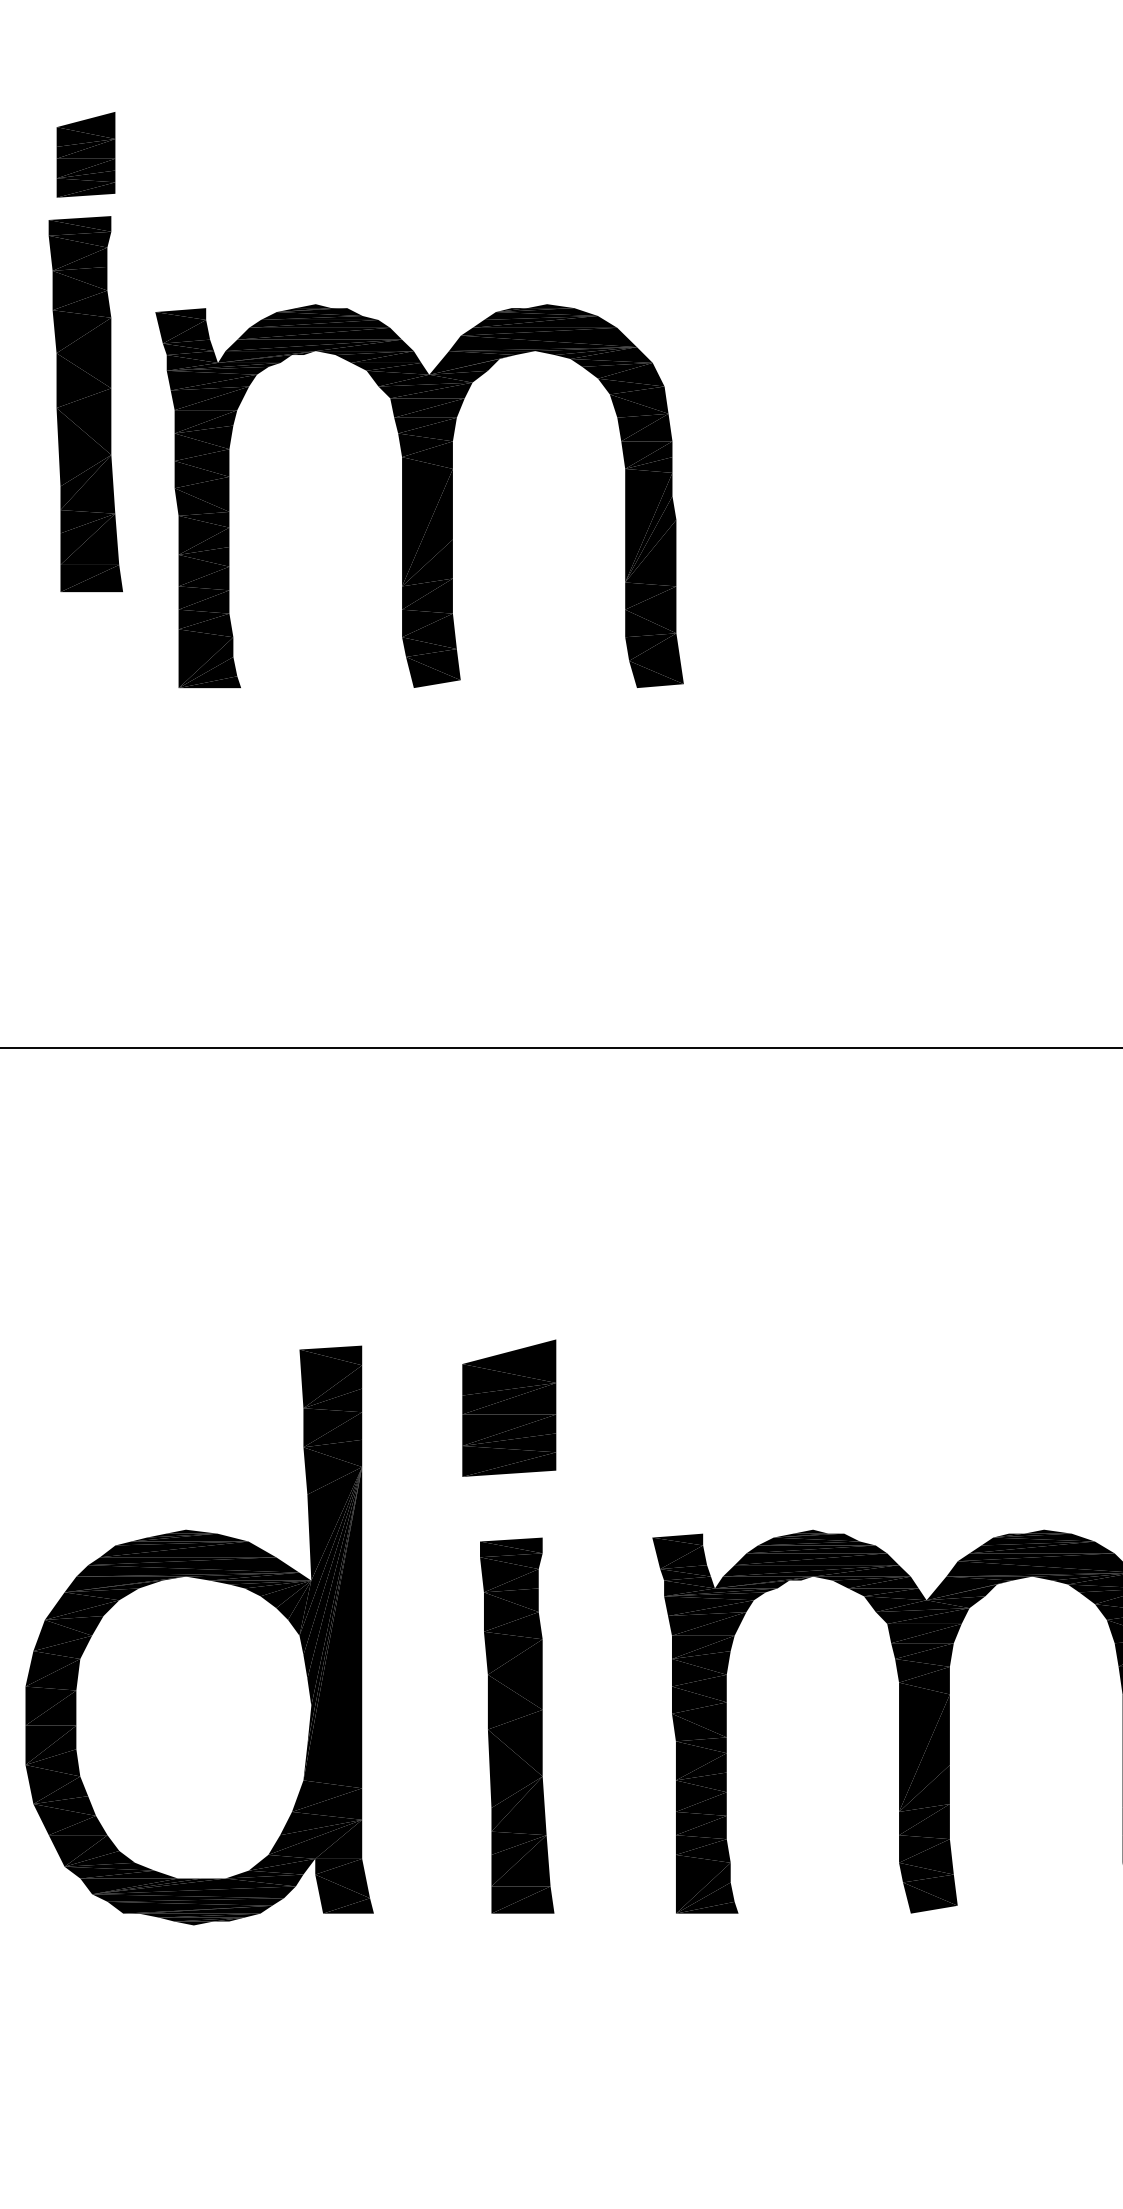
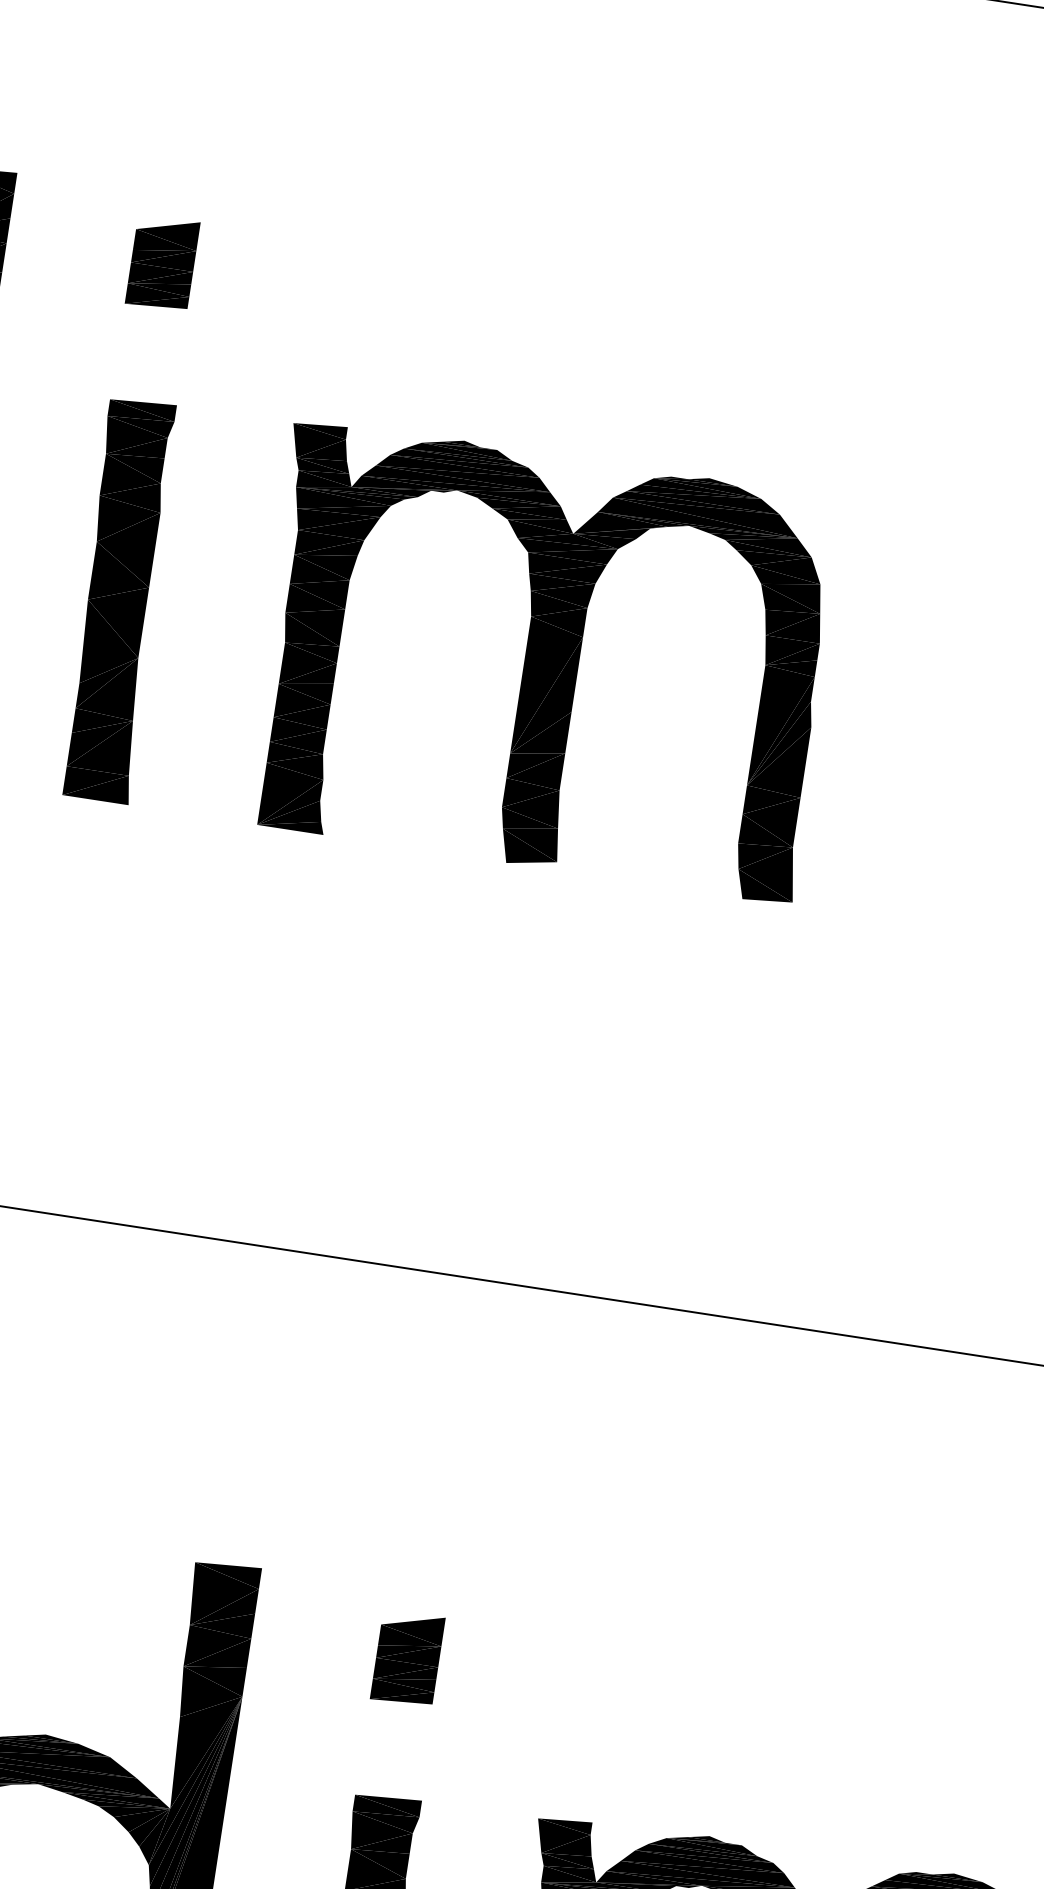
part: (85, 404) -> (119, 600), moved
part: (419, 496) -> (543, 661), moved
part: (509, 1408) -> (407, 1658), size x0.62

